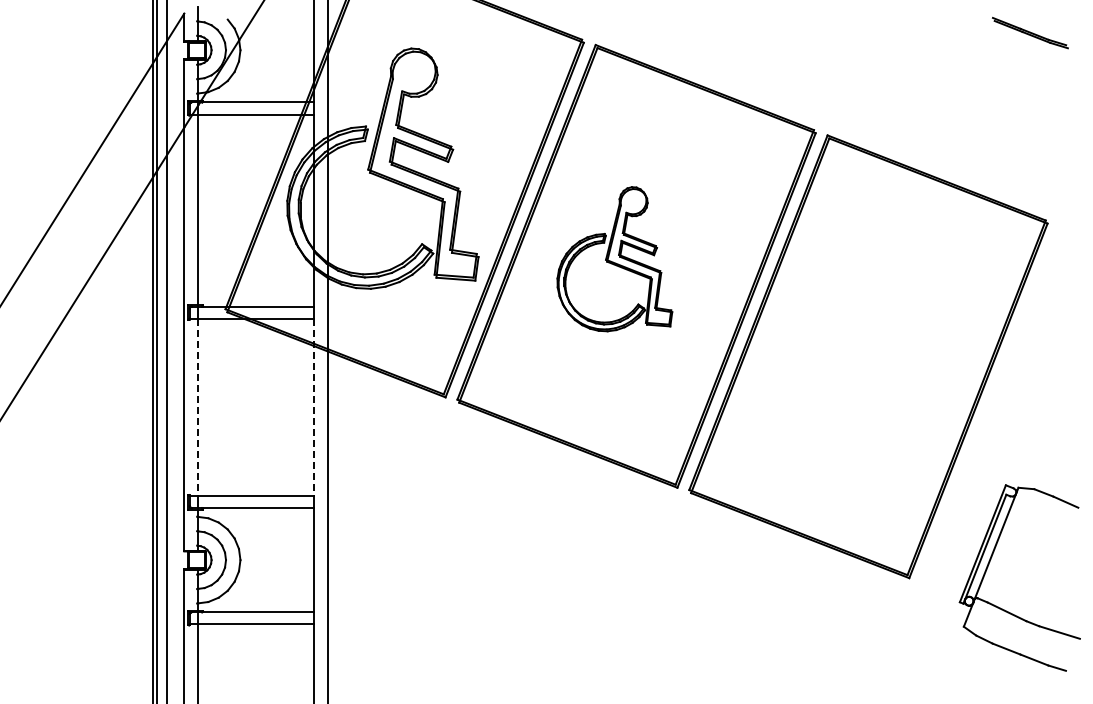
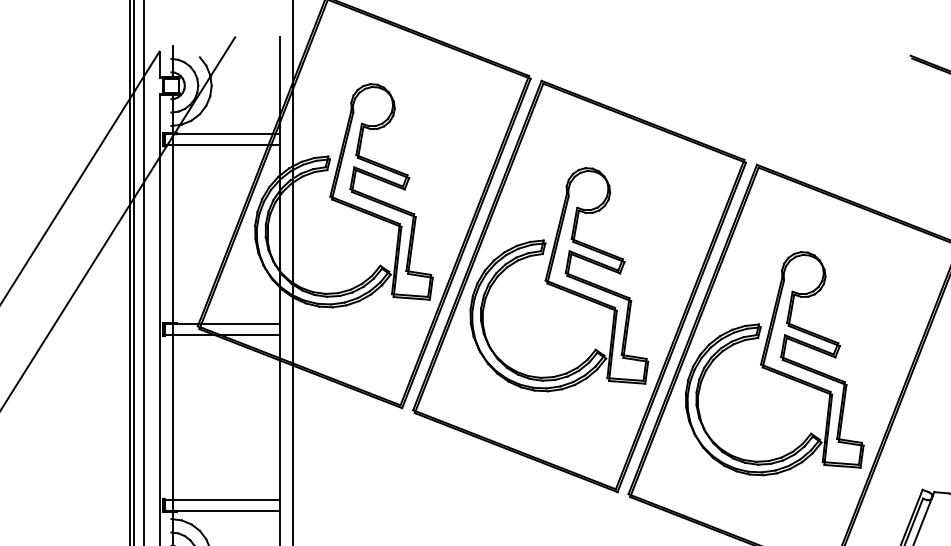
part: (614, 259) -> (559, 280), size x1.67
part: (846, 349) -> (774, 363), added
line: (198, 407) -> (172, 417), dashed -> solid
line: (314, 407) -> (280, 417), dashed -> solid

